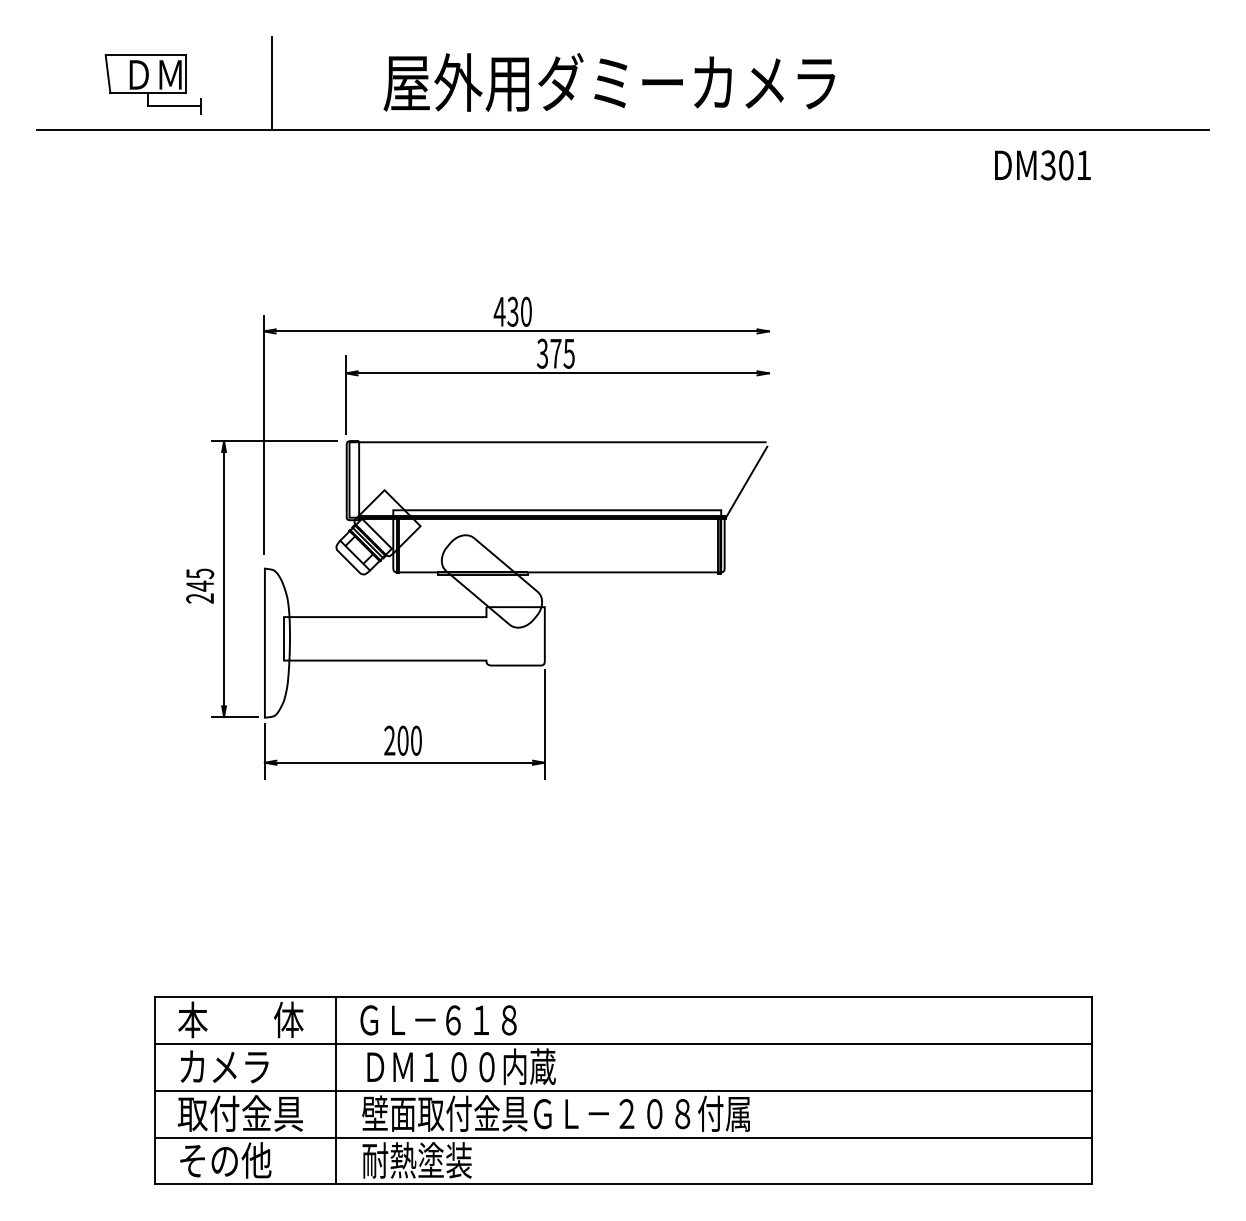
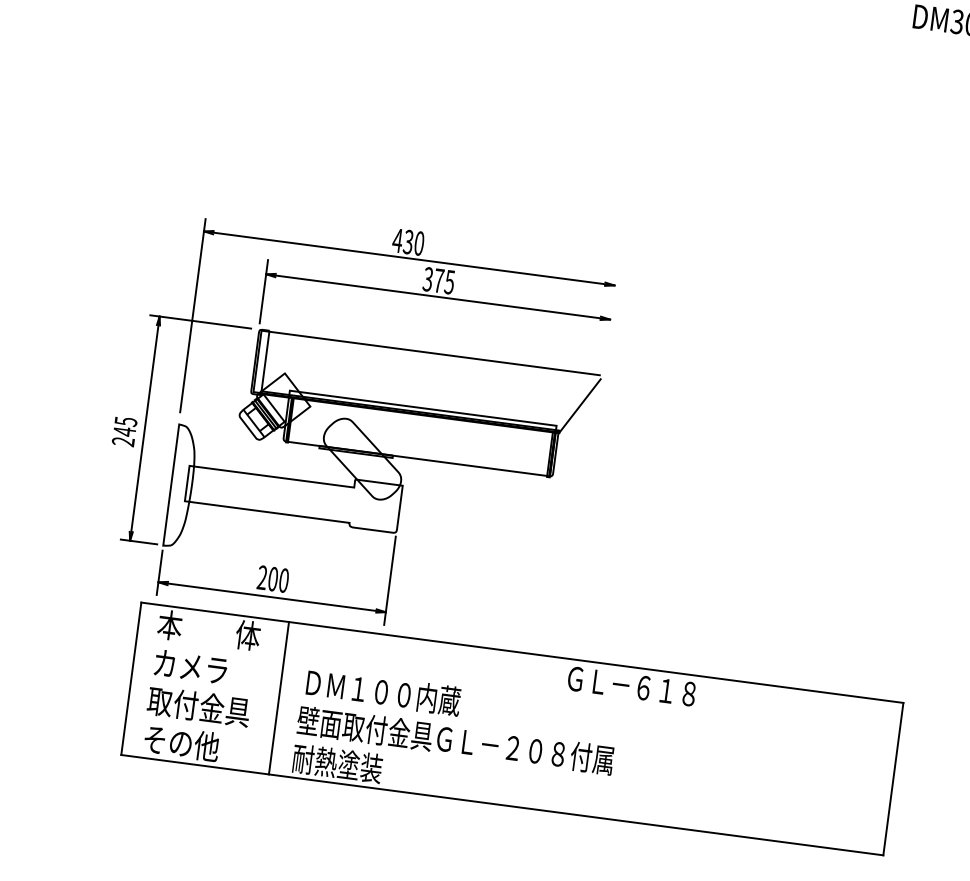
part: (477, 537) -> (355, 421), moved
text: (438, 1020) -> (631, 686), moved
line: (622, 1043) -> (517, 690), removed
line: (622, 1090) -> (511, 728), removed
line: (622, 1137) -> (506, 766), removed

